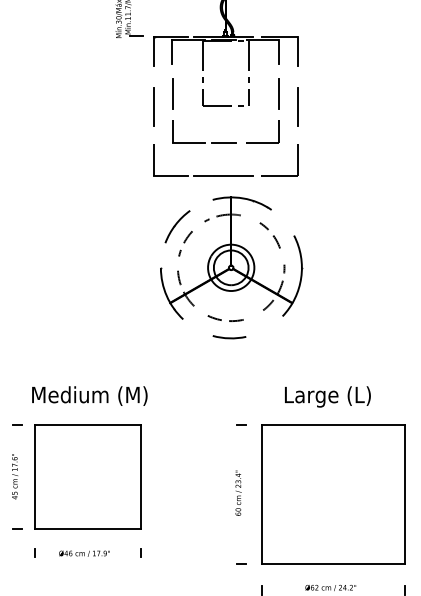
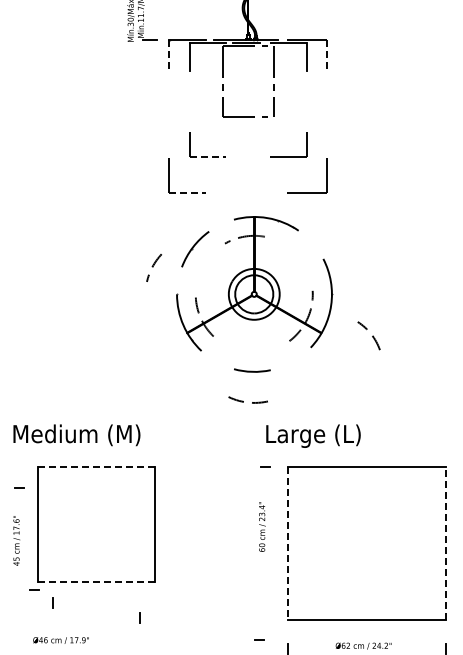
line: (154, 52) -> (169, 57), solid -> dashed
line: (297, 52) -> (327, 57), solid -> dashed
line: (172, 94) -> (189, 103), removed
line: (279, 94) -> (307, 103), removed
line: (154, 106) -> (169, 117), removed
line: (297, 106) -> (327, 117), removed
line: (188, 142) -> (207, 156), solid -> dashed
line: (224, 142) -> (246, 156), removed
line: (170, 176) -> (187, 193), solid -> dashed
line: (223, 176) -> (245, 193), removed
arc: (273, 235) -> (372, 335), moved
arc: (185, 243) -> (153, 267), moved
arc: (221, 319) -> (243, 401), moved
text: (89, 396) -> (76, 435), moved
text: (327, 396) -> (313, 435), moved
line: (17, 424) -> (19, 487), moved
line: (87, 425) -> (96, 467), solid -> dashed
text: (14, 476) -> (16, 540), moved
text: (238, 492) -> (262, 526), moved
line: (405, 494) -> (445, 543), solid -> dashed
line: (261, 495) -> (287, 544), solid -> dashed
line: (17, 529) -> (34, 589), moved
line: (87, 529) -> (96, 581), solid -> dashed
line: (33, 552) -> (52, 602), moved
line: (140, 552) -> (139, 617), moved
text: (83, 553) -> (60, 640), moved
line: (241, 563) -> (259, 639), moved

